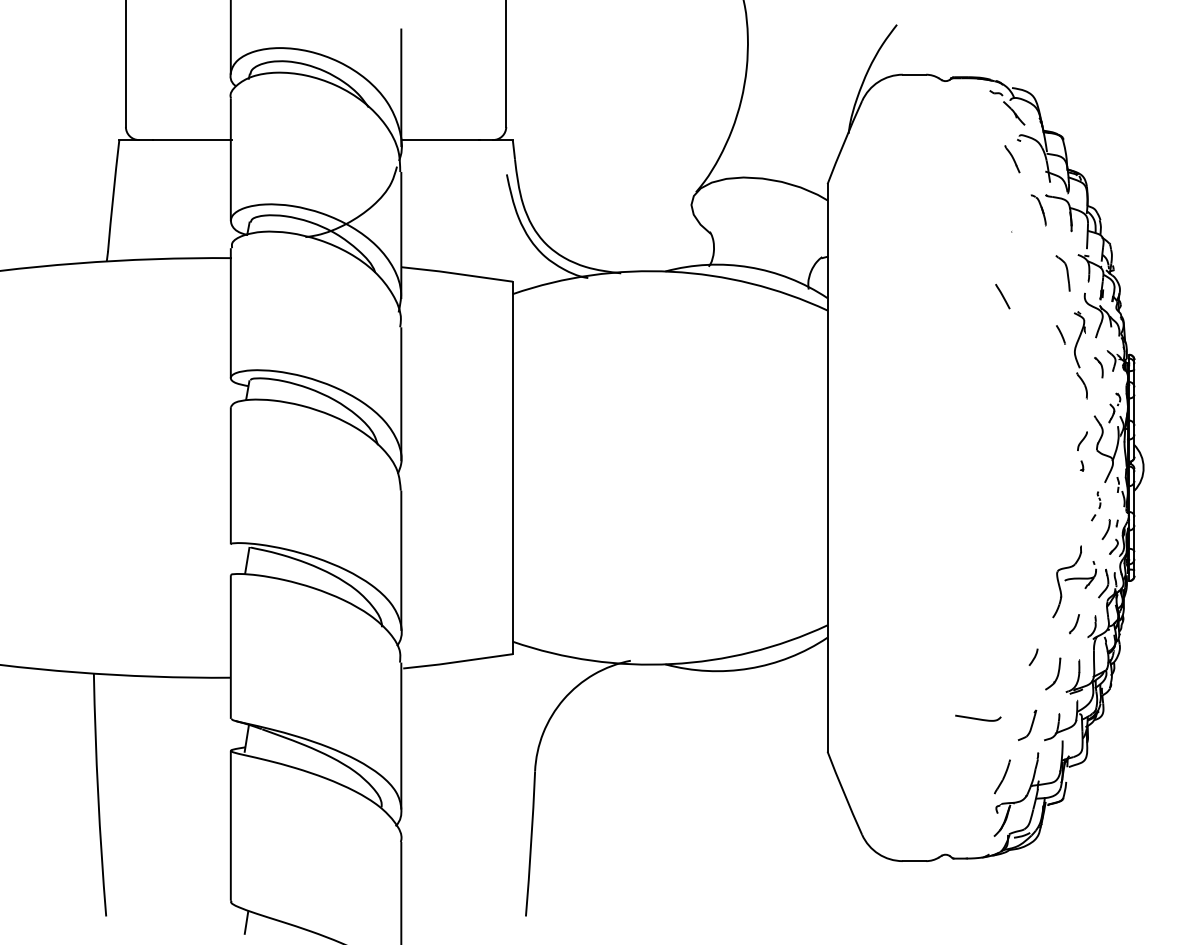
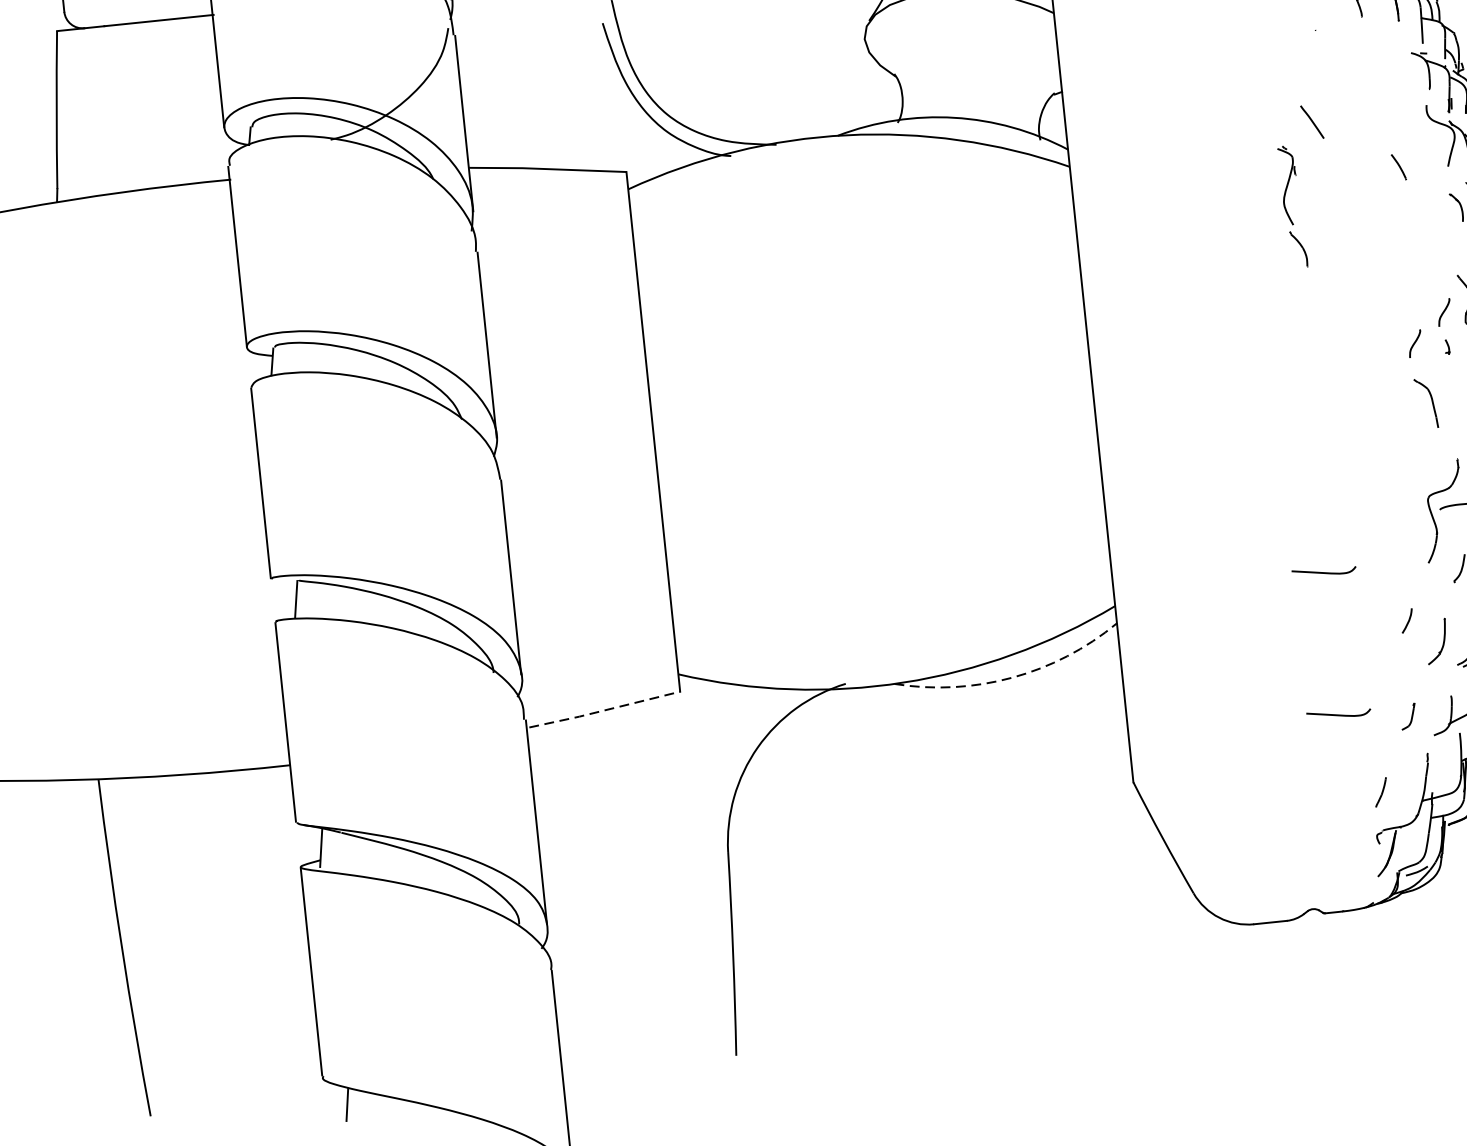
part: (1062, 273) -> (1425, 403), moved
part: (1080, 355) -> (1292, 207), moved
curve: (1059, 460) -> (1415, 342), added
curve: (978, 616) -> (1324, 571), added
line: (458, 661) -> (605, 709), solid -> dashed
arc: (749, 668) -> (1012, 677), solid -> dashed
part: (1027, 724) -> (1408, 715), size x0.6
part: (1002, 776) -> (1381, 791), size x0.6

